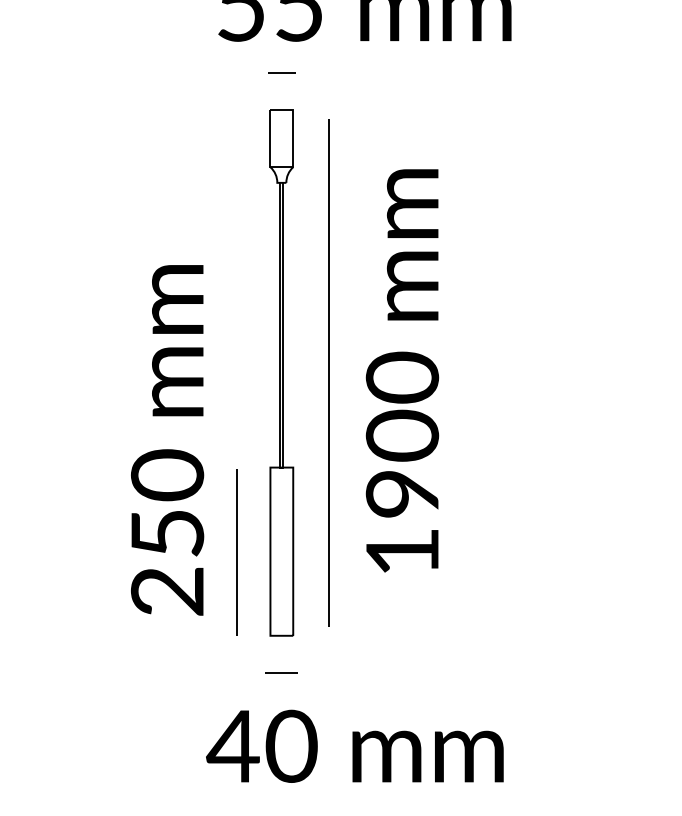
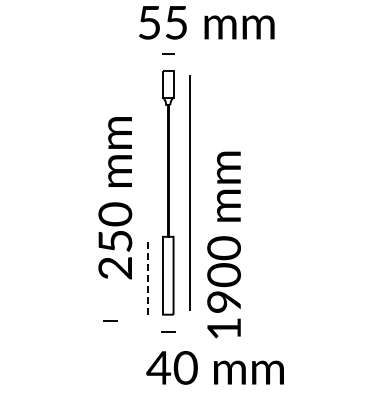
text: (401, 369) -> (223, 244), moved
text: (167, 441) -> (115, 198), moved
line: (236, 553) -> (147, 276), solid -> dashed
line: (157, 648) -> (110, 320), added
text: (353, 745) -> (214, 367), moved

